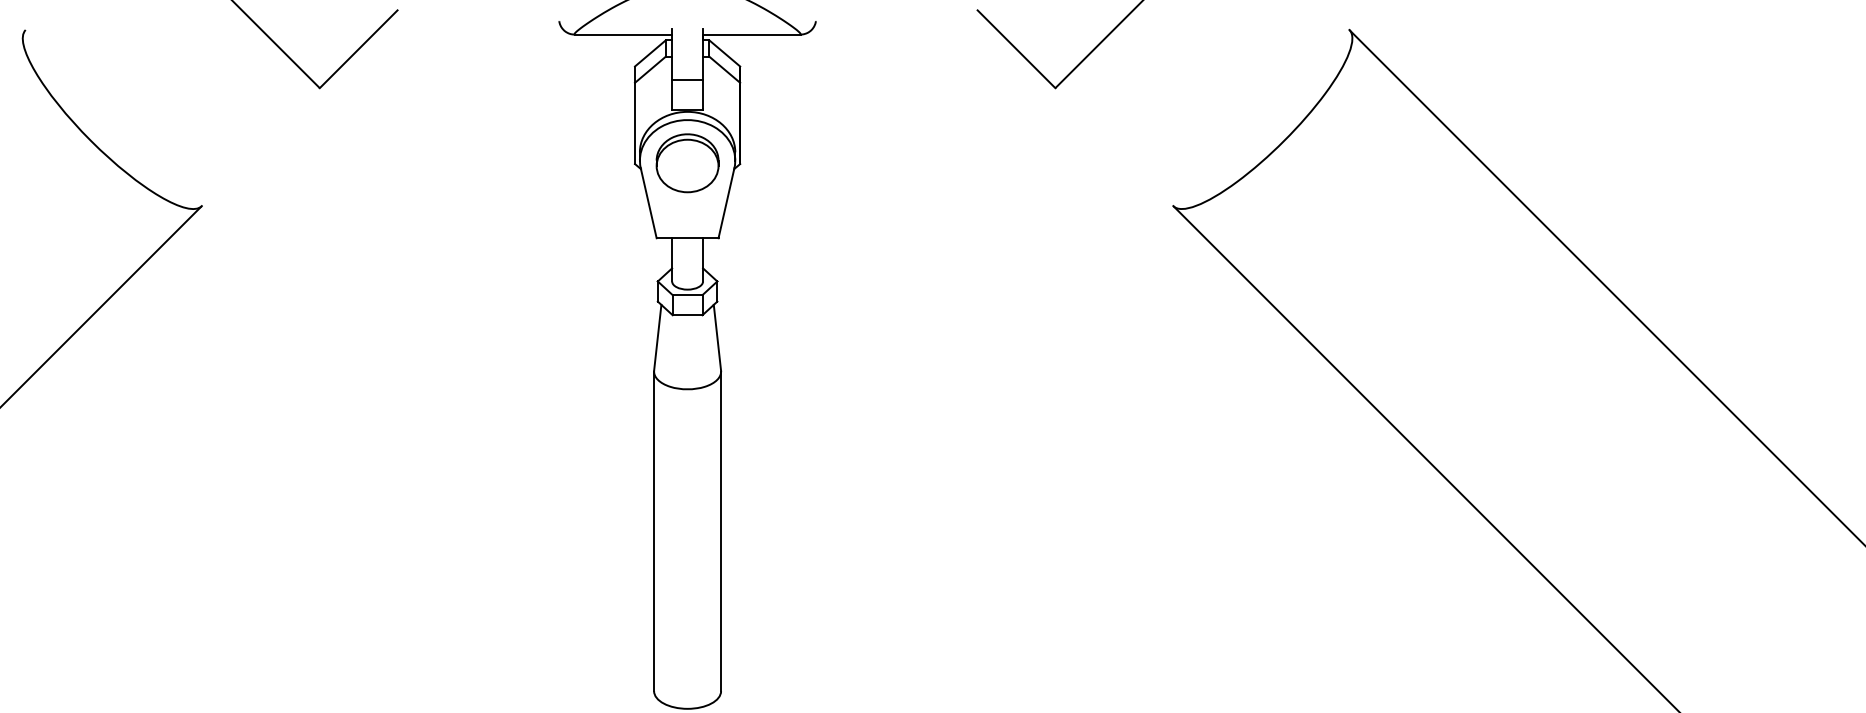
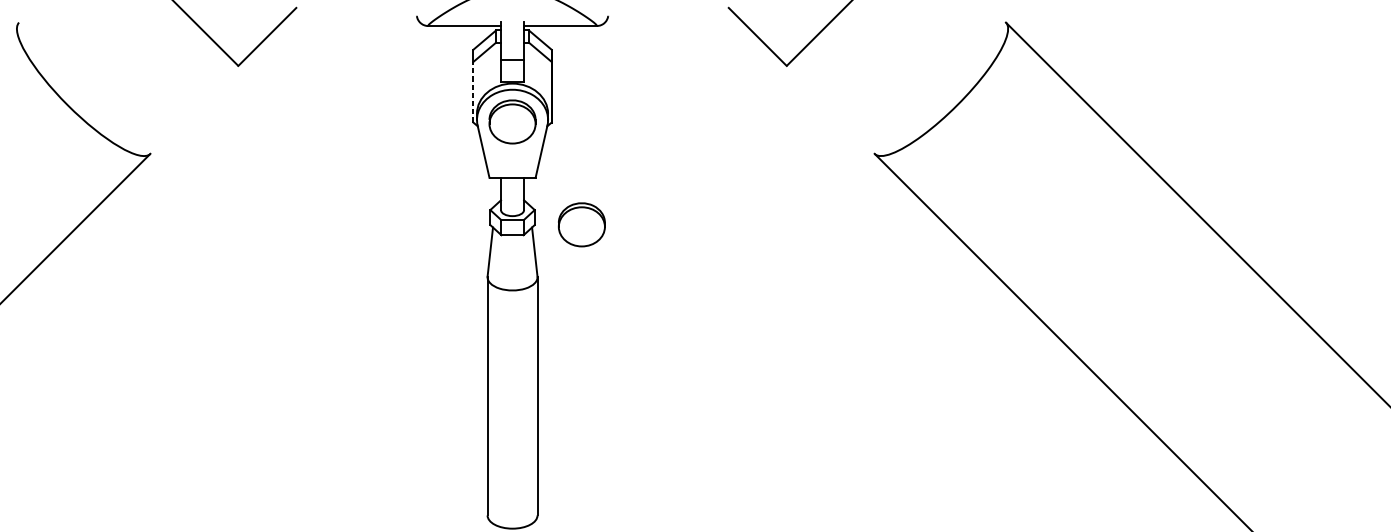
line: (635, 123) -> (473, 92), solid -> dashed
part: (780, 301) -> (581, 224), added

